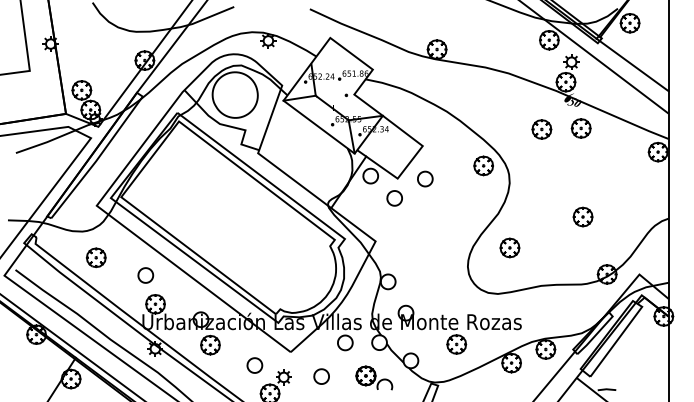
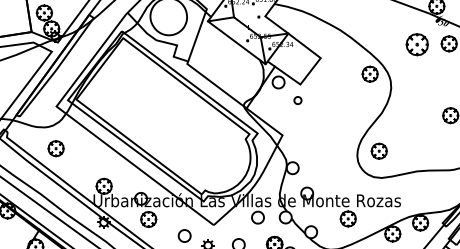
part: (541, 129) -> (416, 44), size x1.4
part: (425, 178) -> (322, 84), removed
part: (394, 198) -> (297, 100), size x0.6
part: (509, 247) -> (378, 150), moved
part: (145, 275) -> (96, 163), removed

